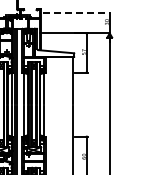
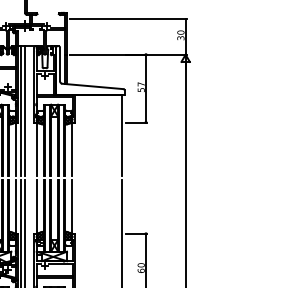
line: (76, 12) -> (128, 18), dashed -> solid

